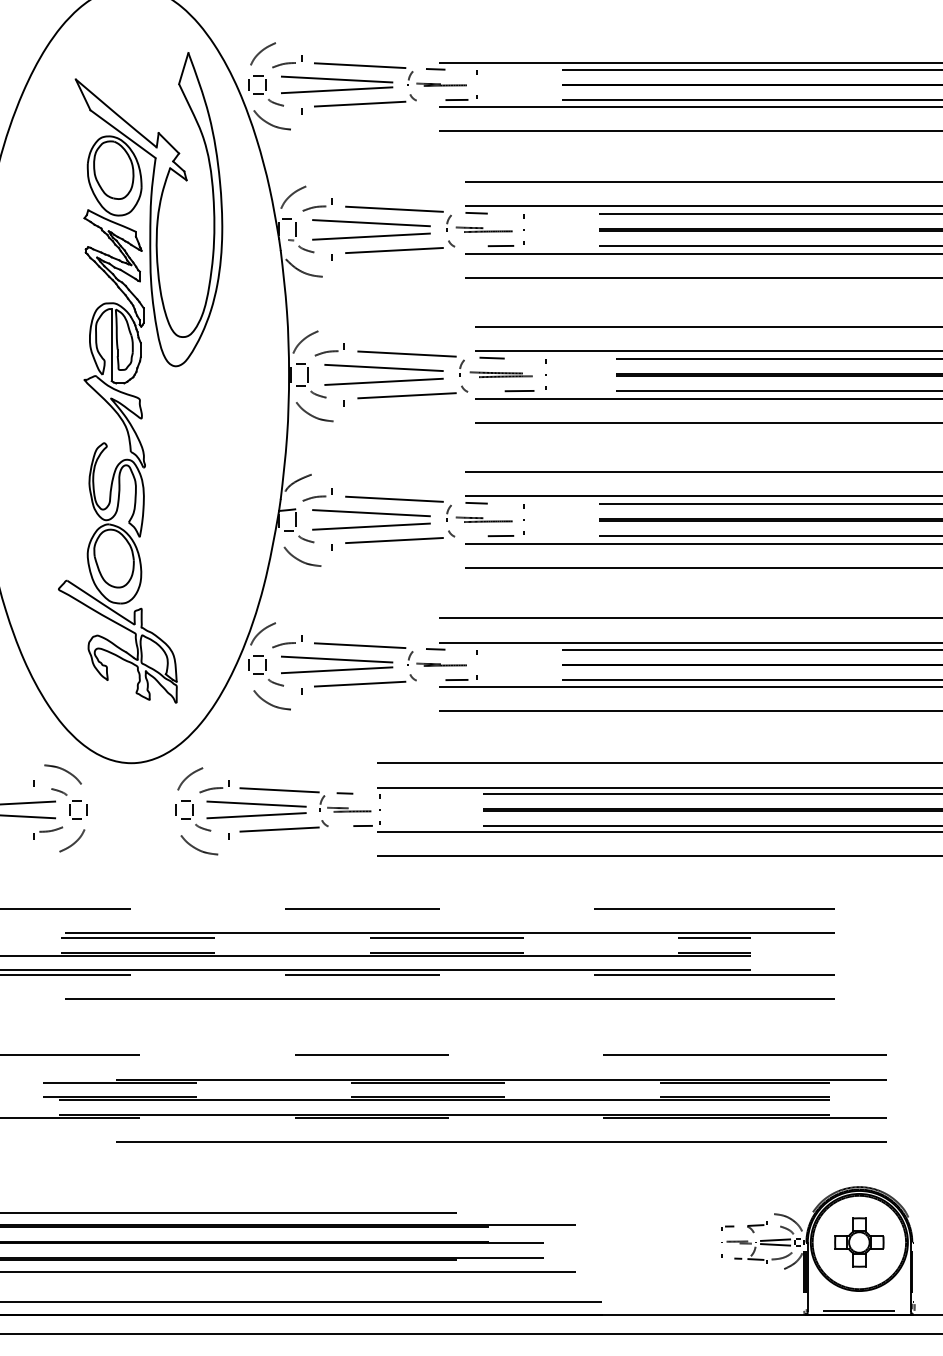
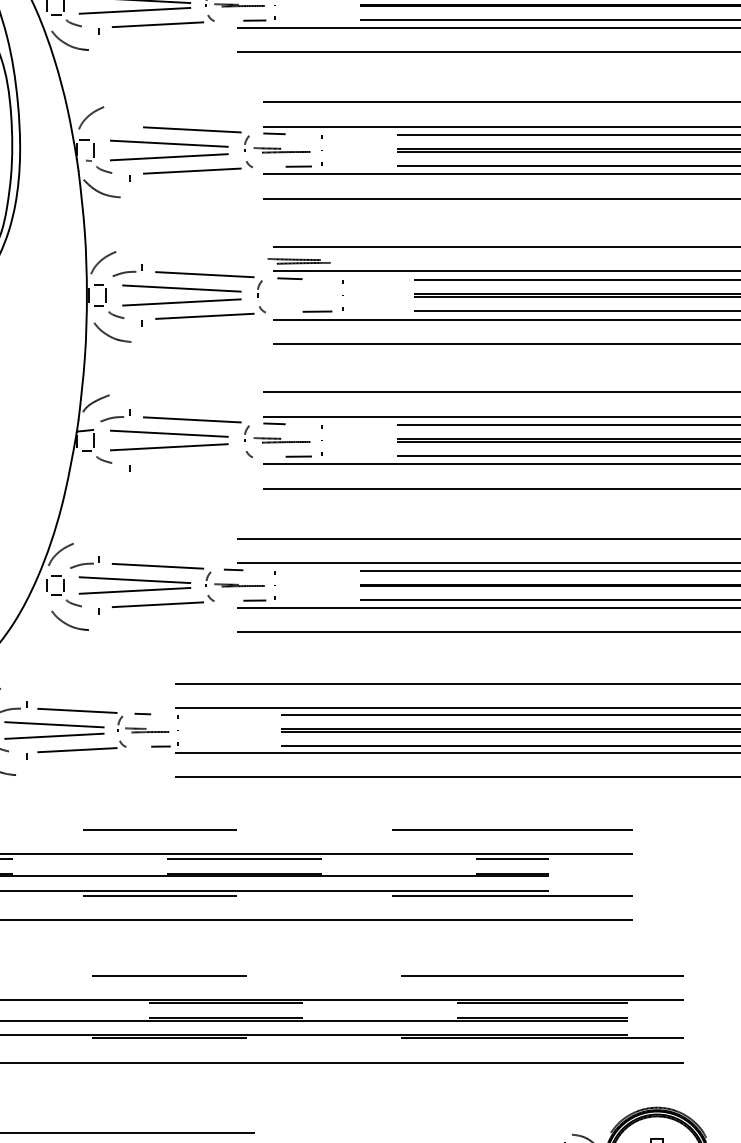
part: (317, 204) -> (115, 125), removed
part: (500, 374) -> (298, 261), moved
line: (394, 540) -> (192, 461), removed
curve: (300, 559) -> (98, 480), removed

